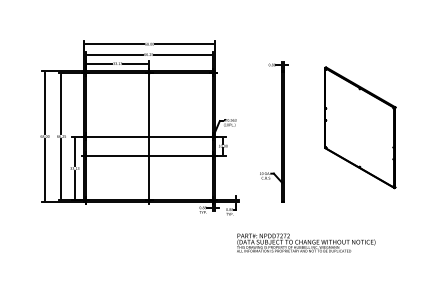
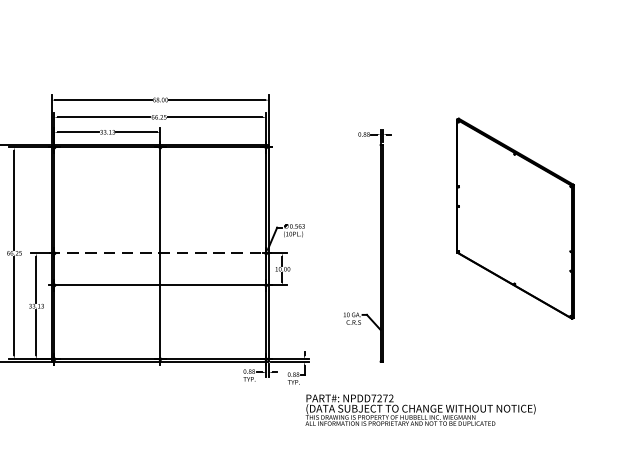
part: (360, 127) -> (515, 218), moved
line: (149, 136) -> (160, 253), solid -> dashed
text: (306, 242) -> (421, 409), moved

